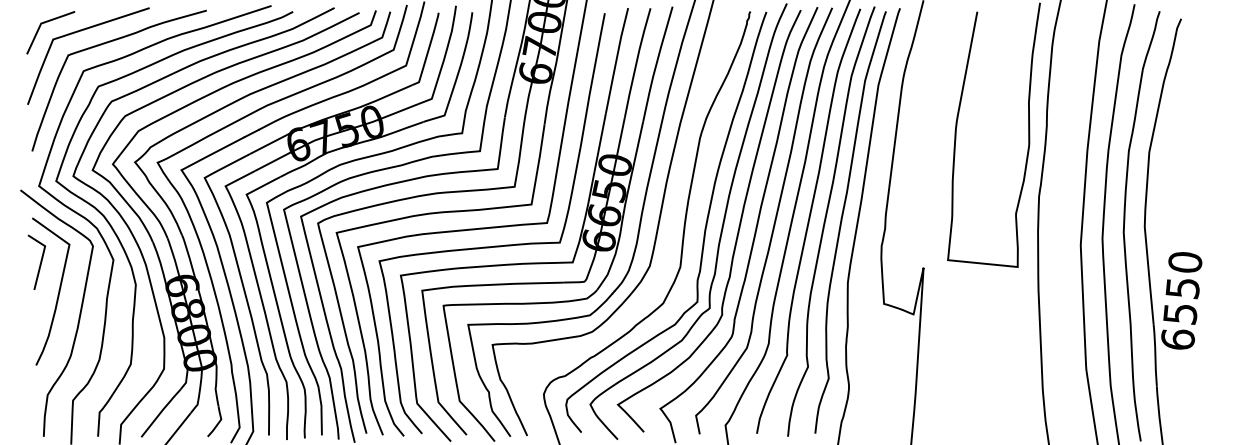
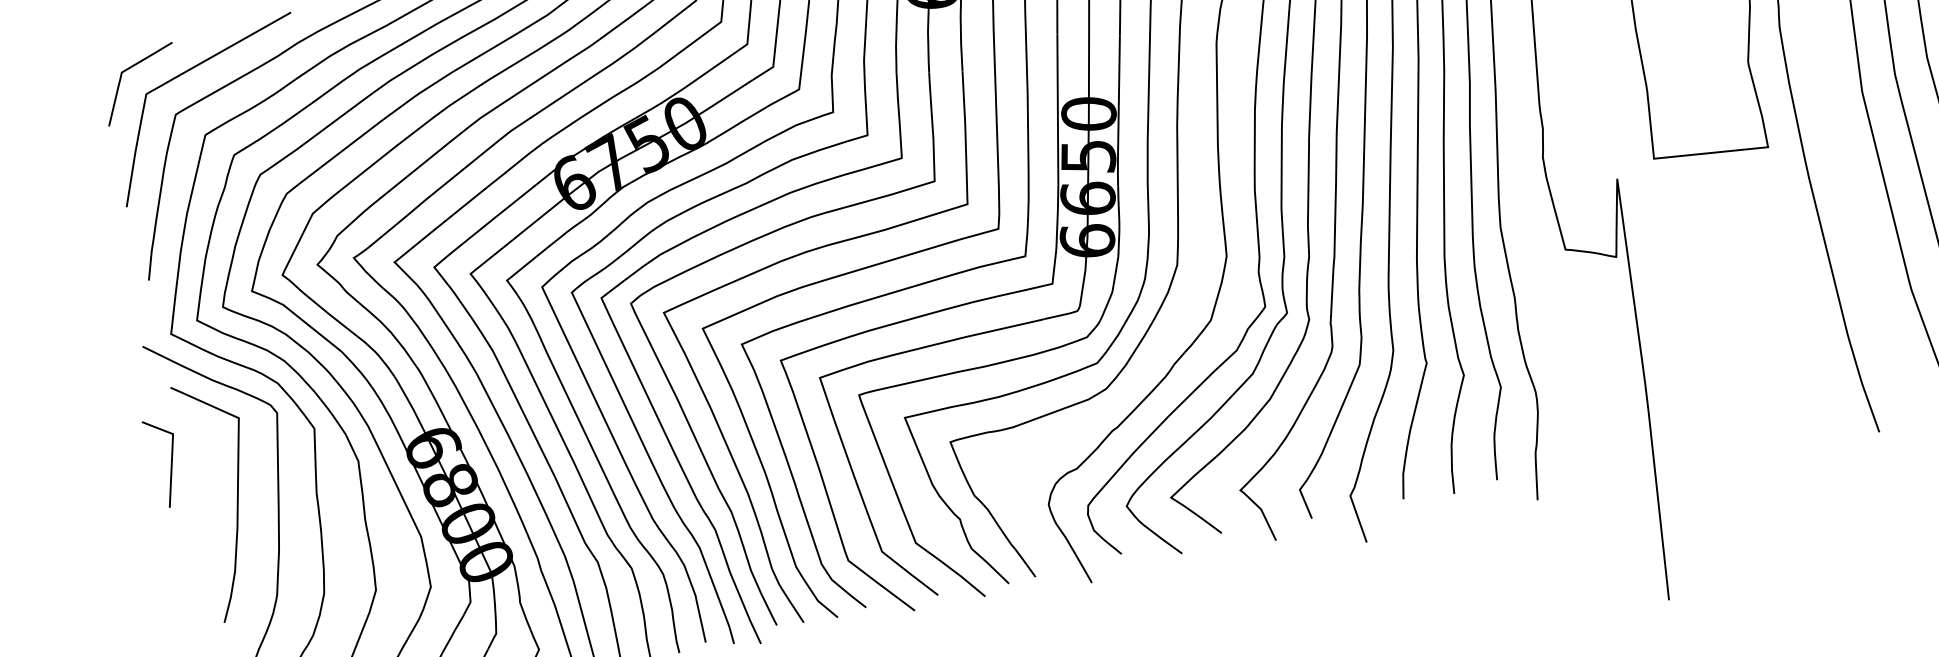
line: (40, 261) -> (170, 460), moved

